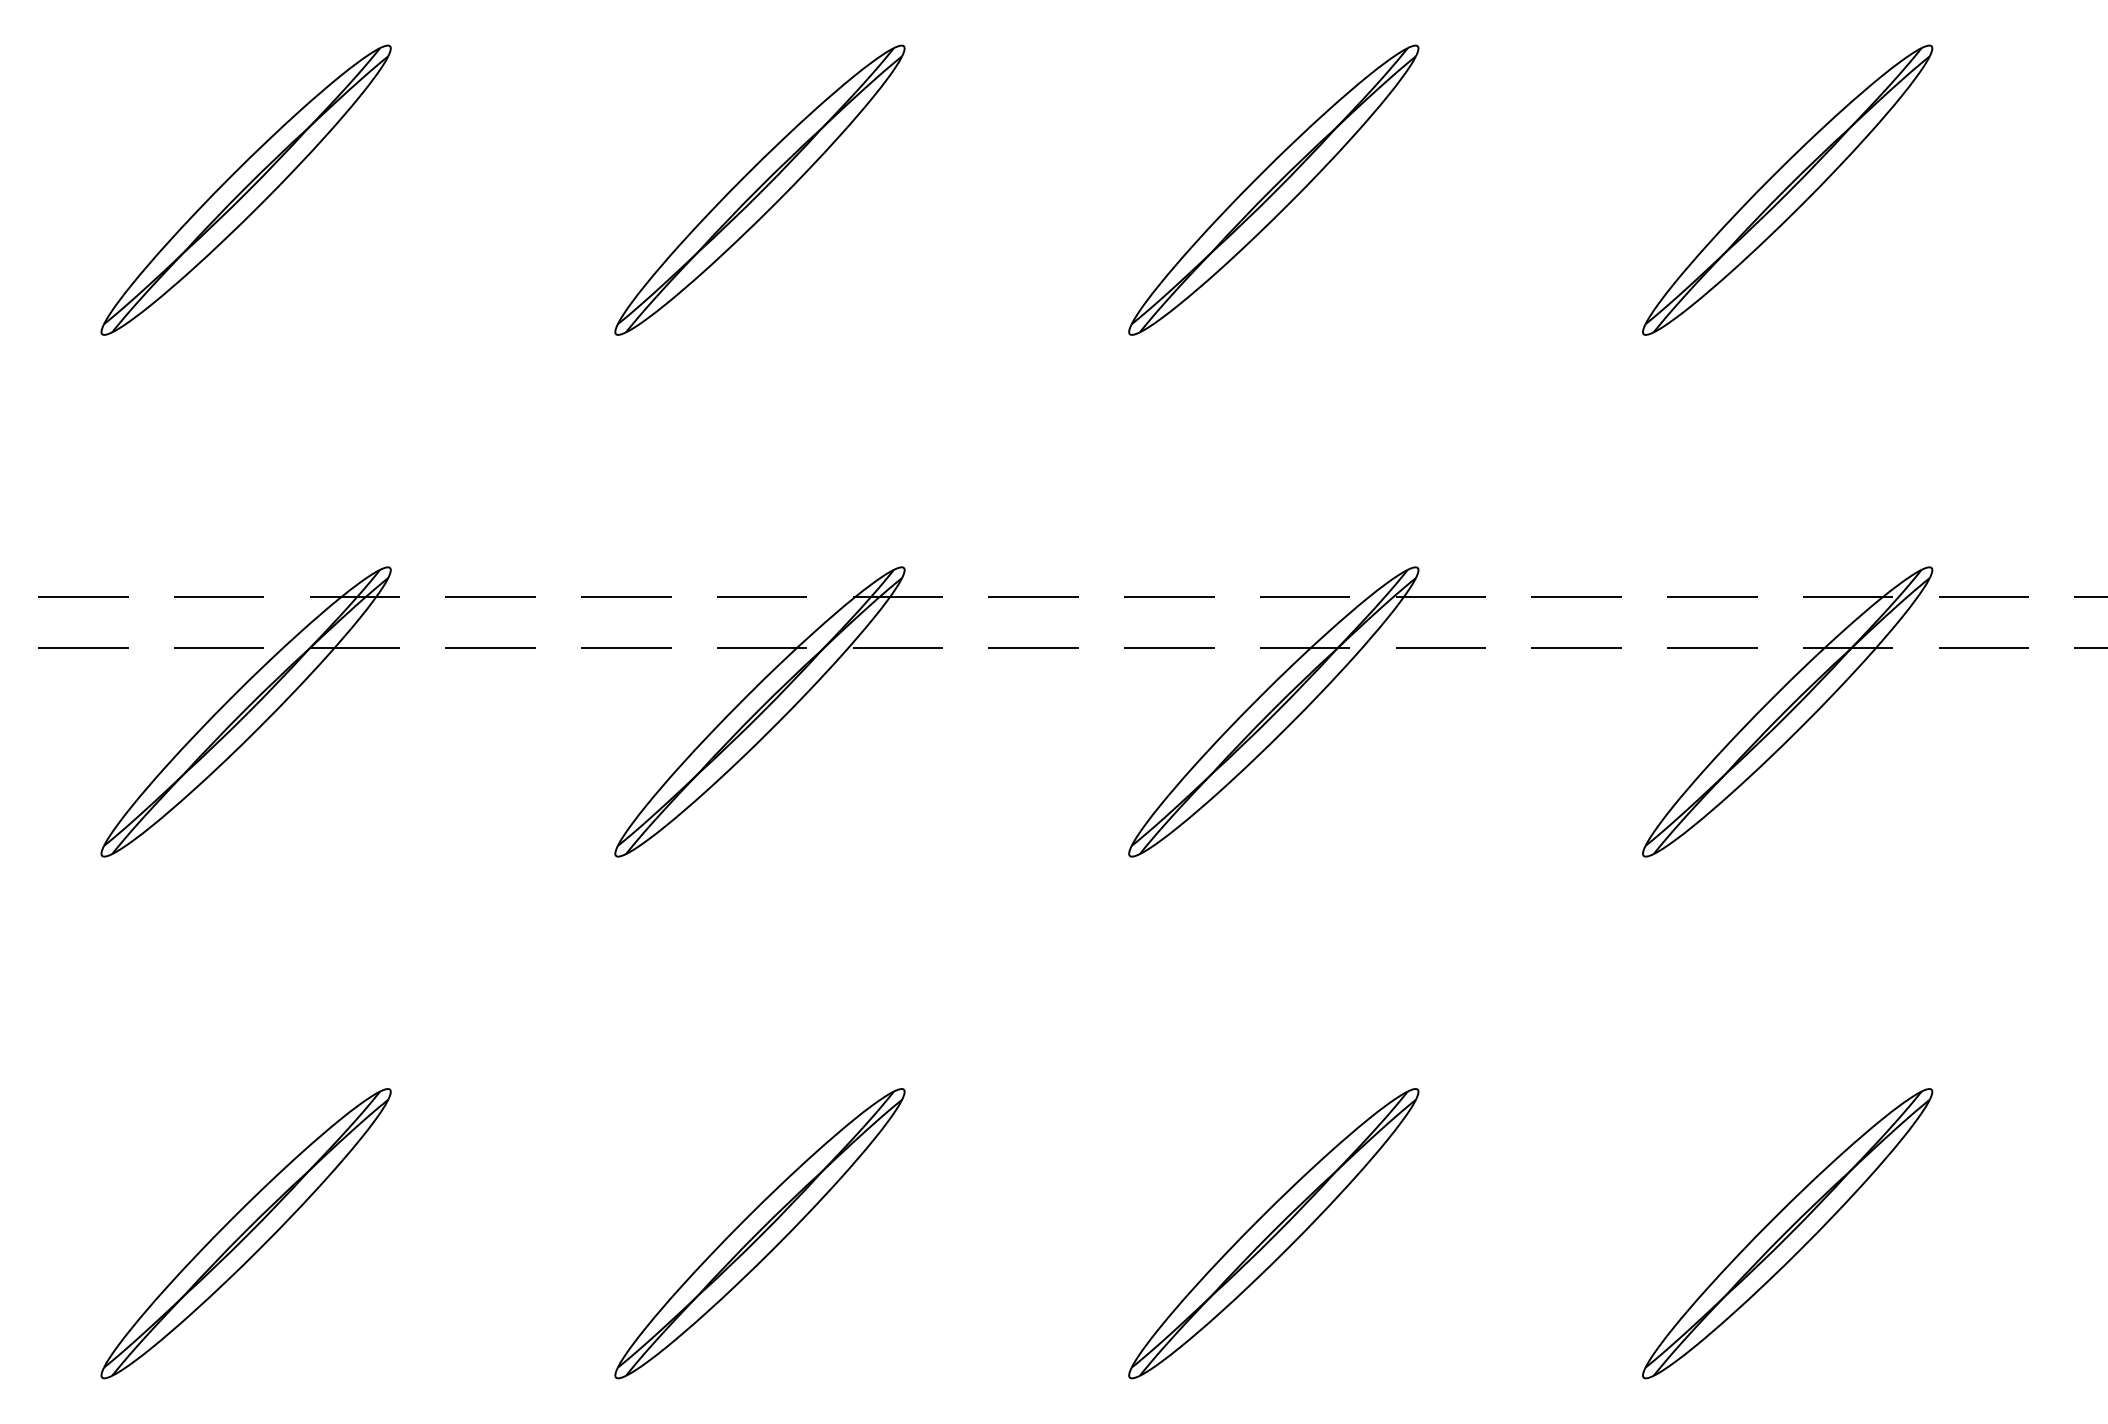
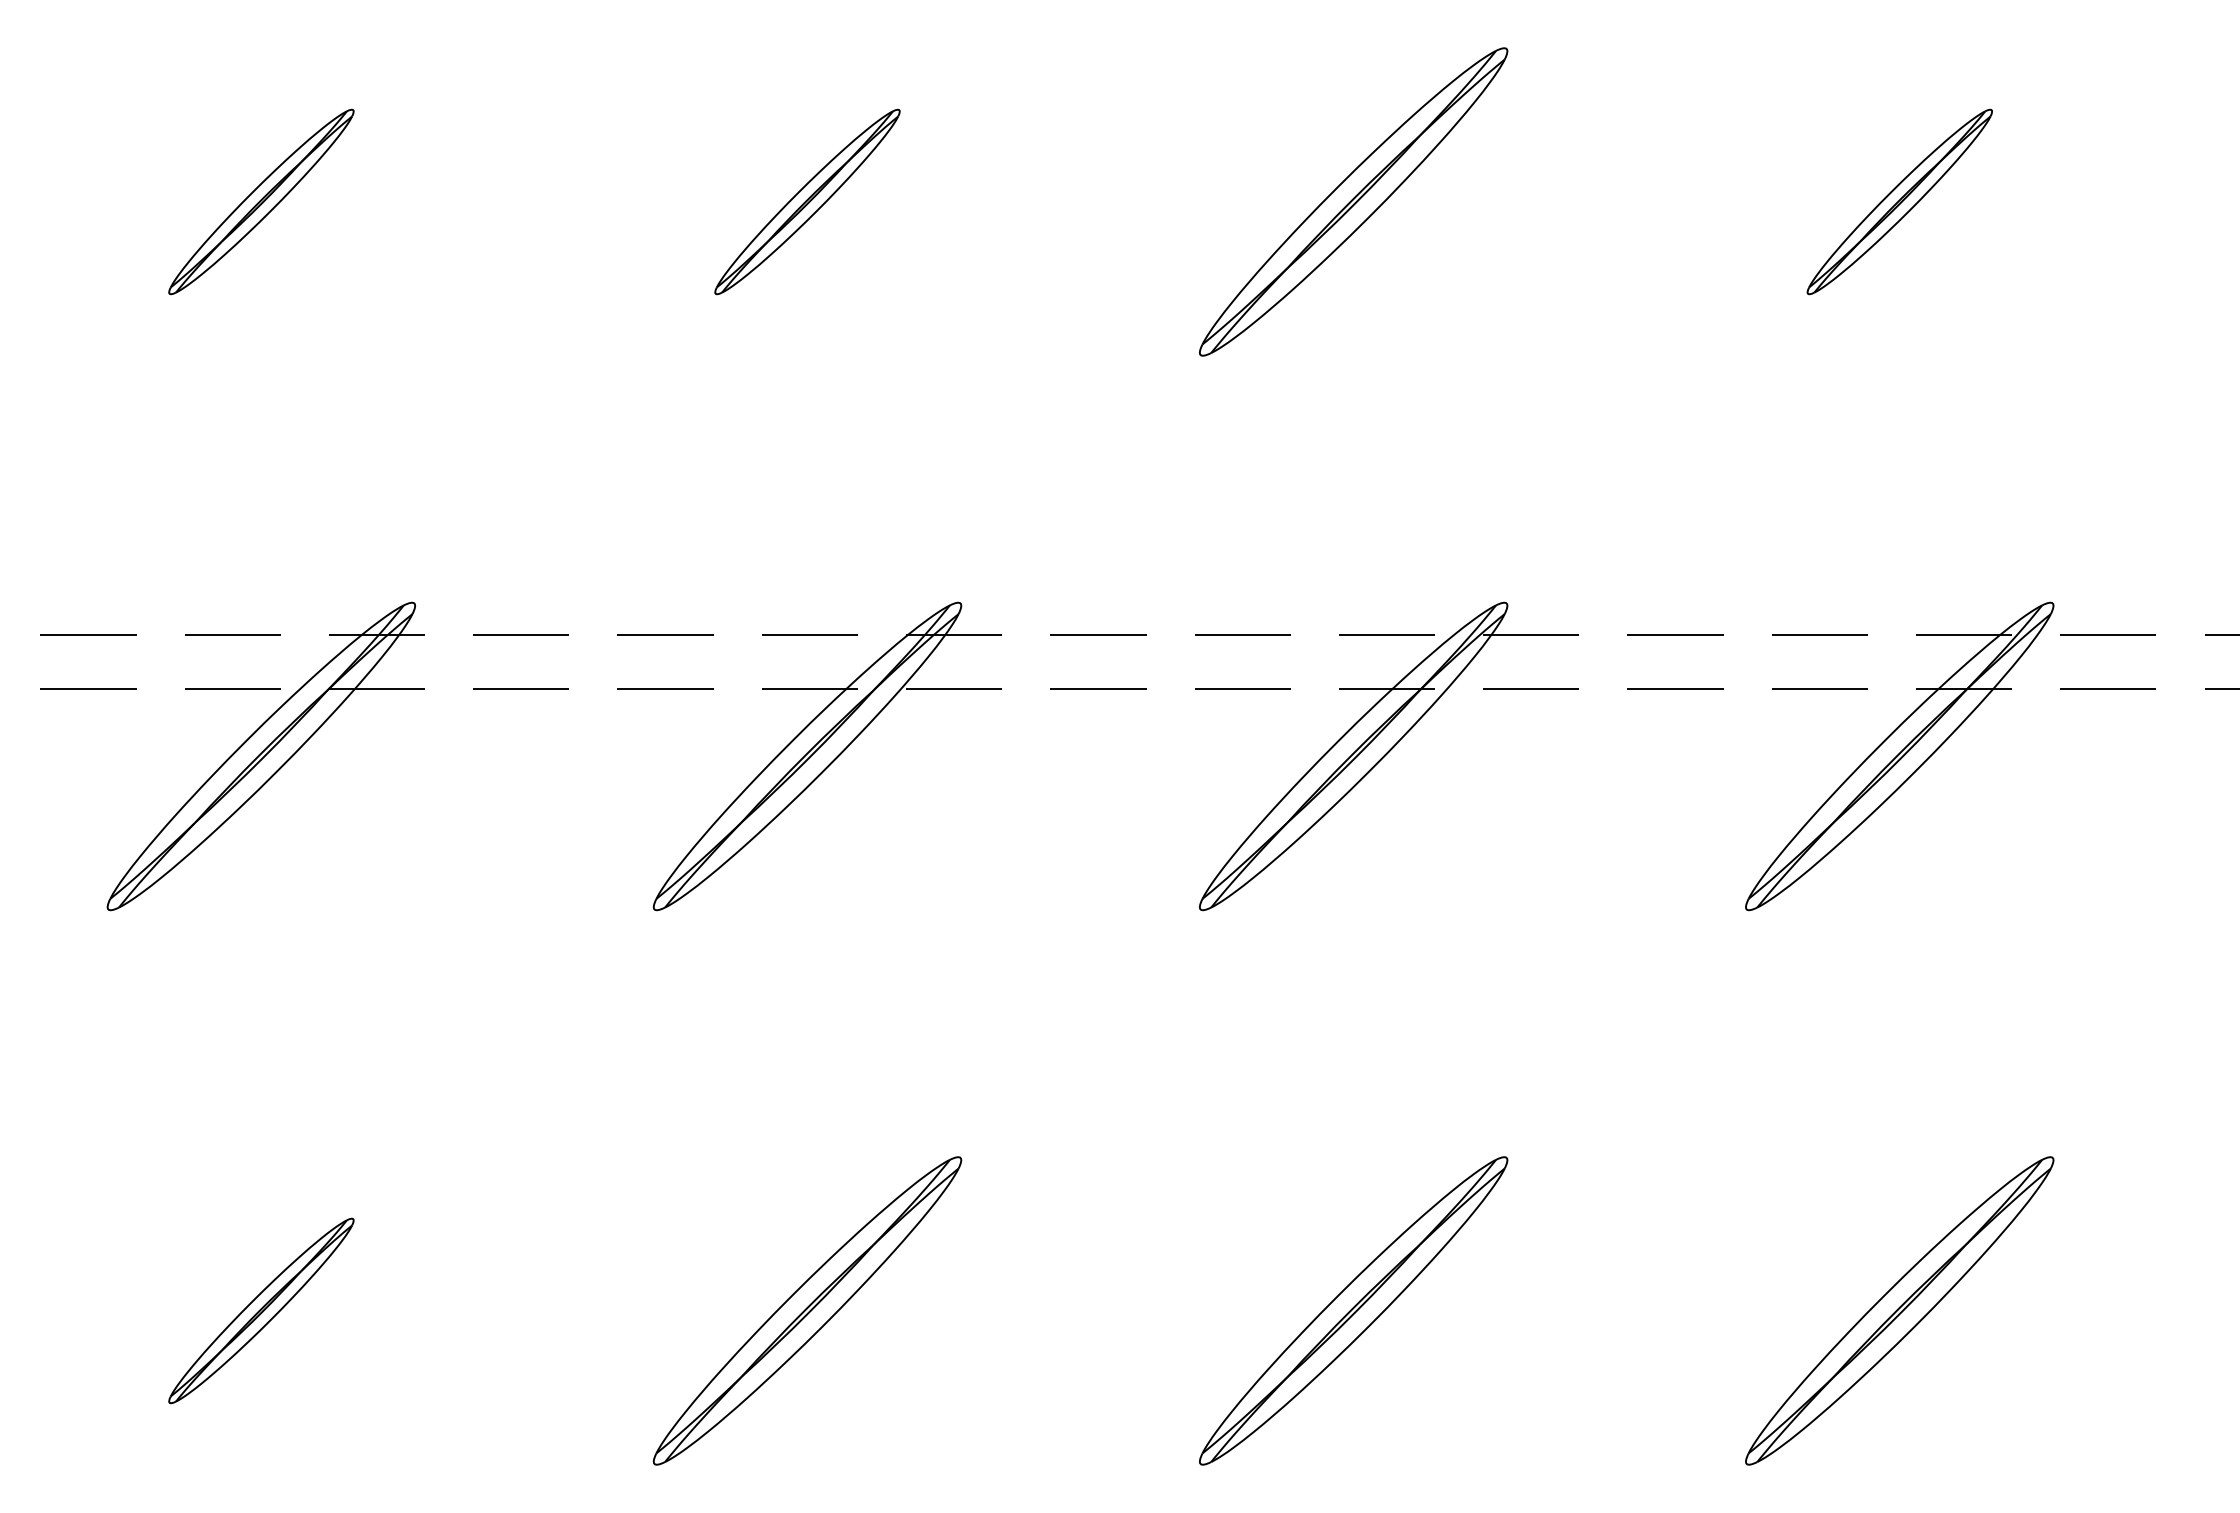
part: (246, 189) -> (261, 201), size x0.6
part: (759, 189) -> (807, 201), size x0.6
part: (1787, 189) -> (1899, 201), size x0.6
part: (246, 1233) -> (261, 1310), size x0.6

